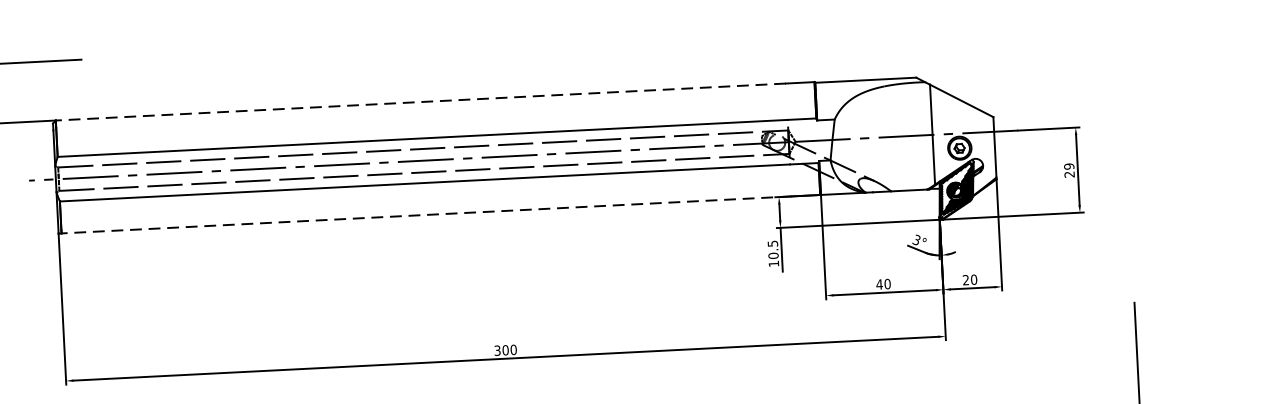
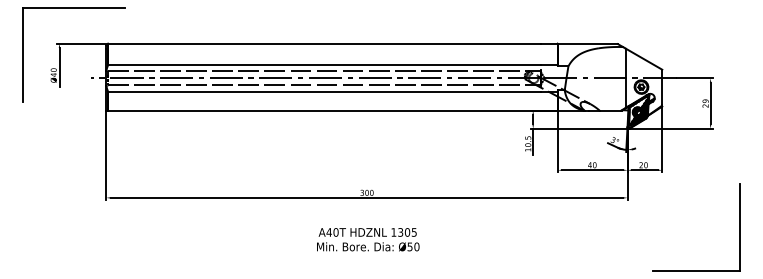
line: (419, 101) -> (323, 43), dashed -> solid
line: (425, 214) -> (323, 110), dashed -> solid

